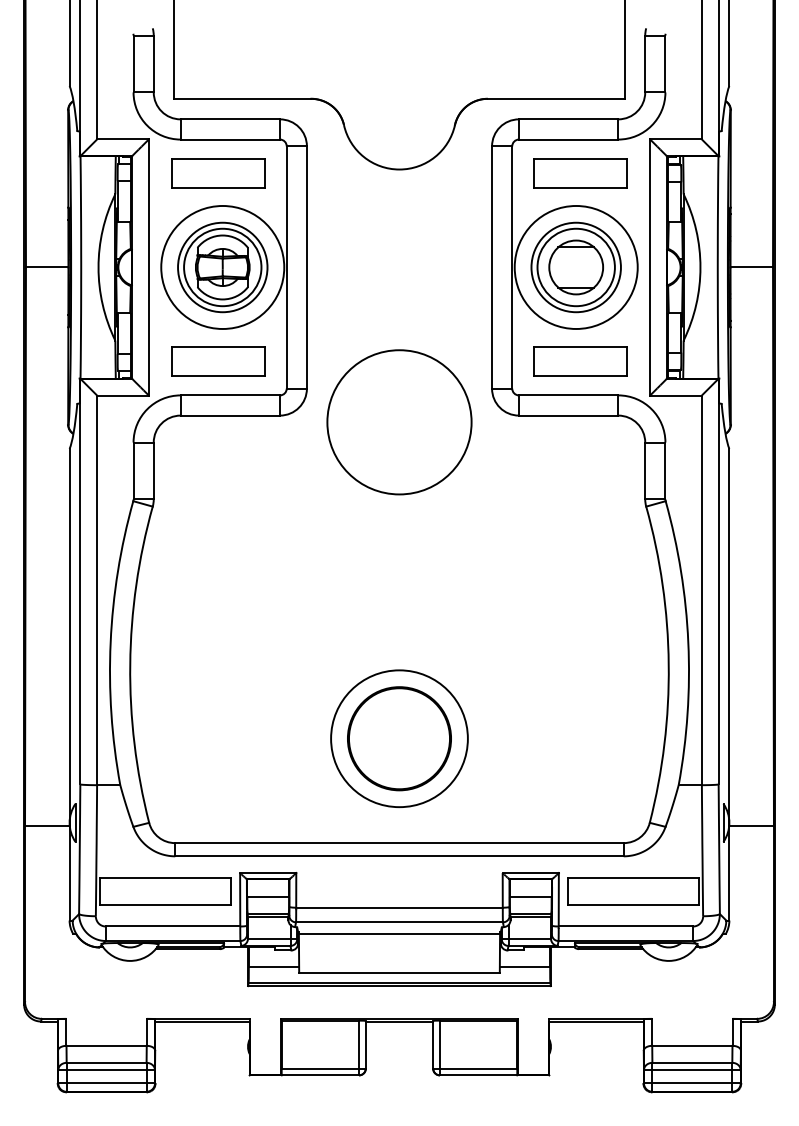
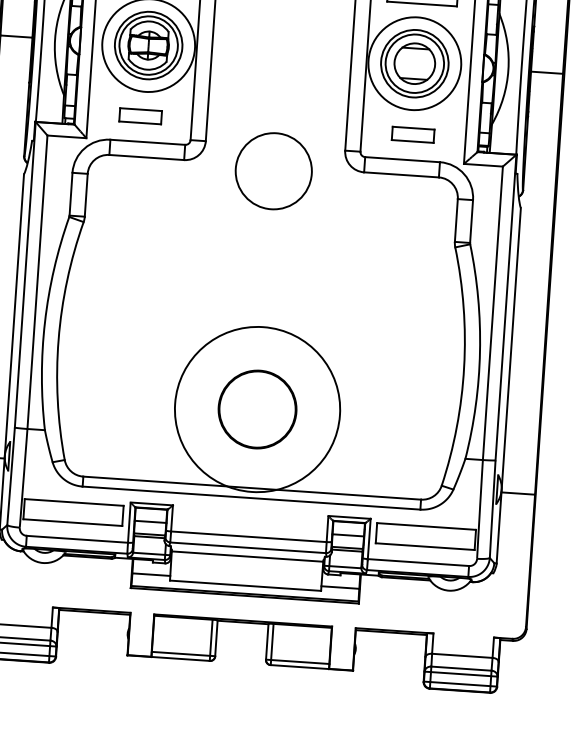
part: (218, 361) -> (140, 116), size x0.6
part: (580, 361) -> (413, 134), size x0.6
circle: (399, 422) -> (273, 171), size x0.7
circle: (399, 738) -> (257, 409), size x1.6

